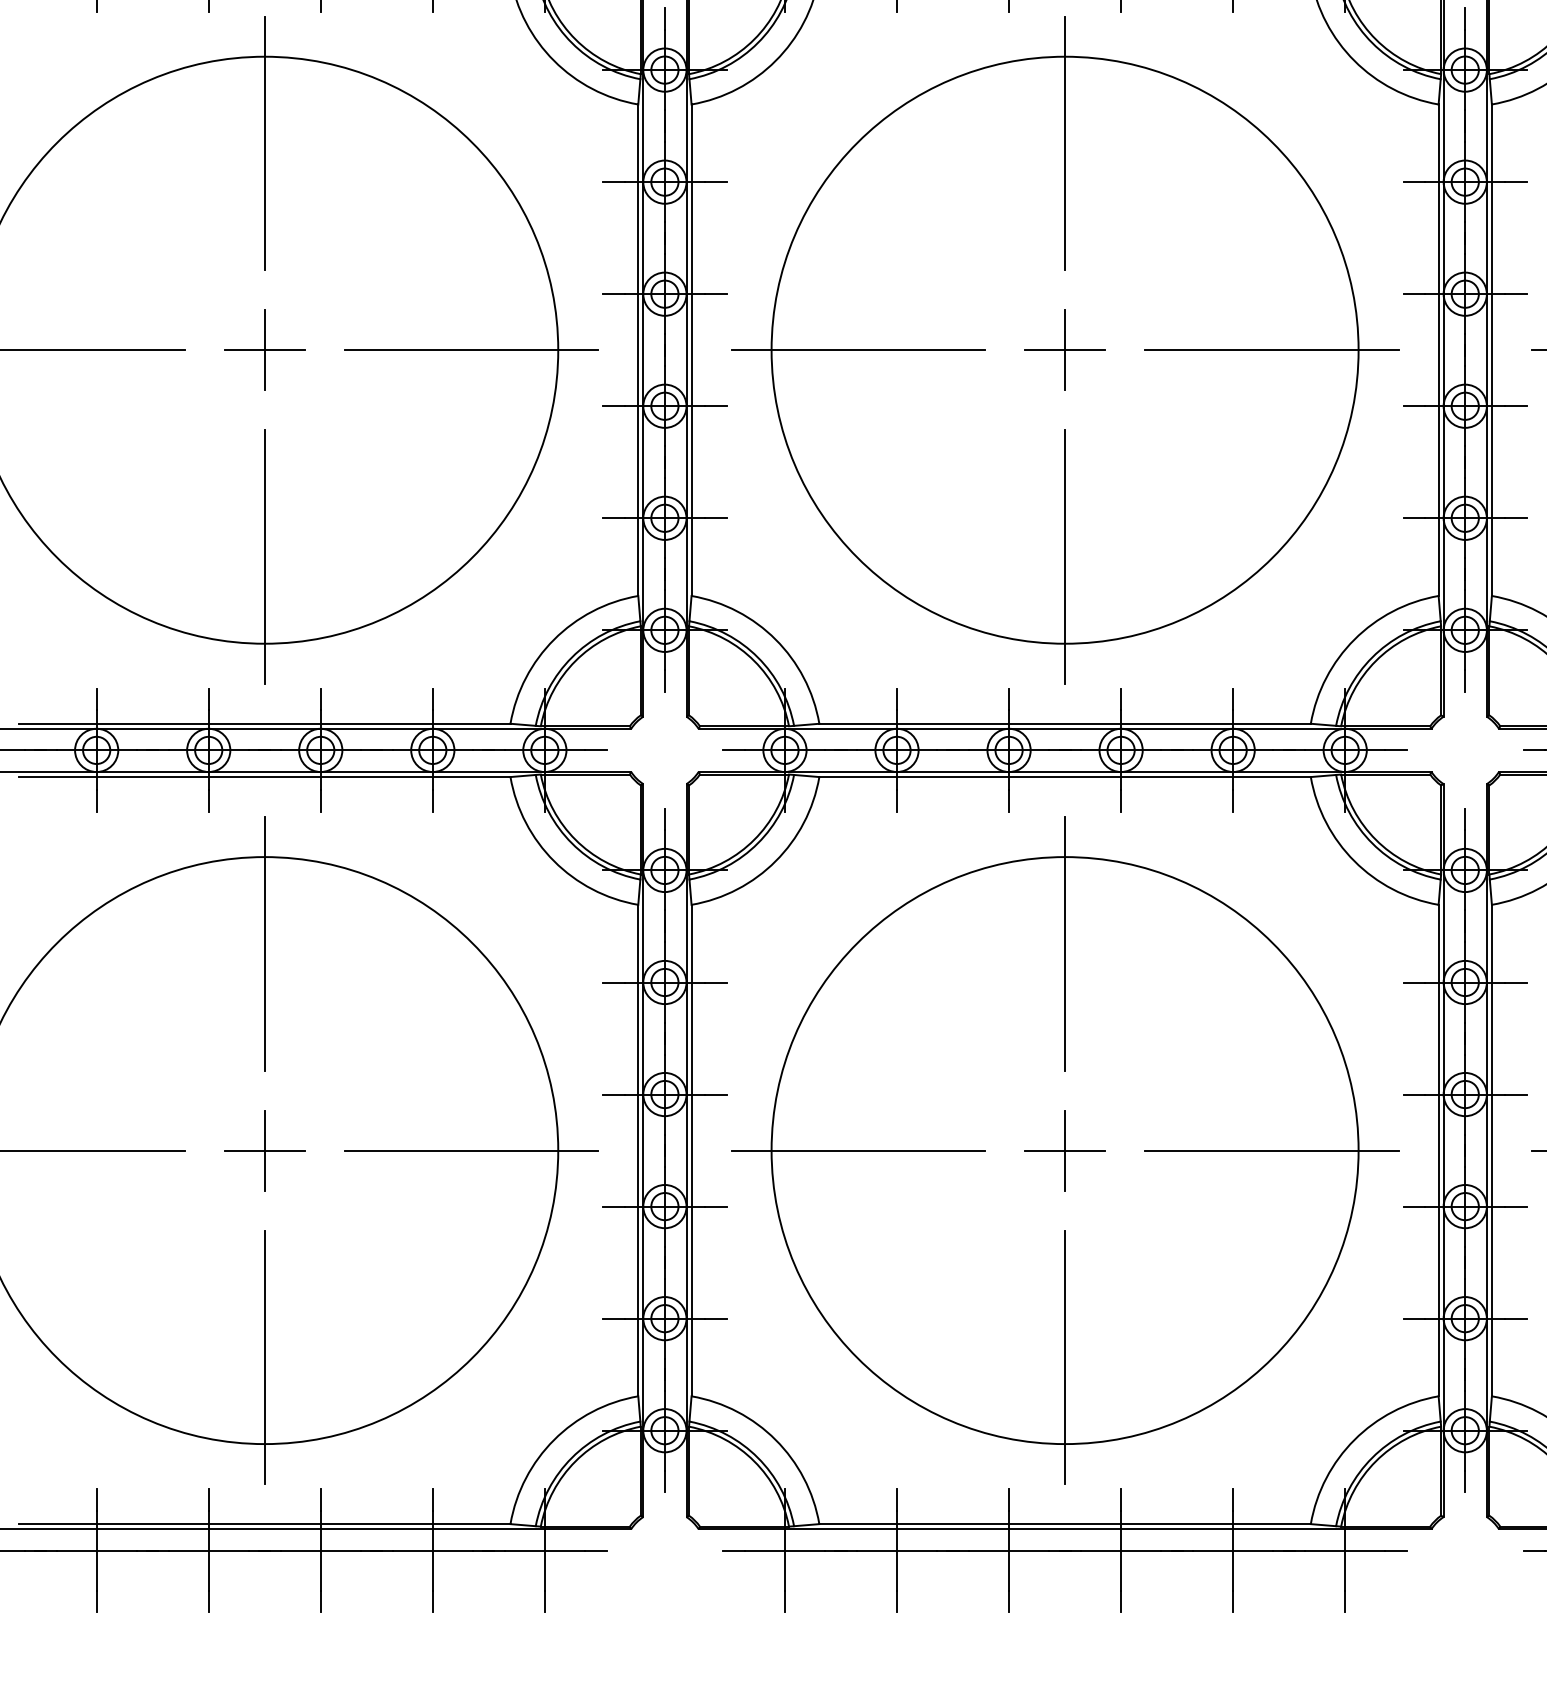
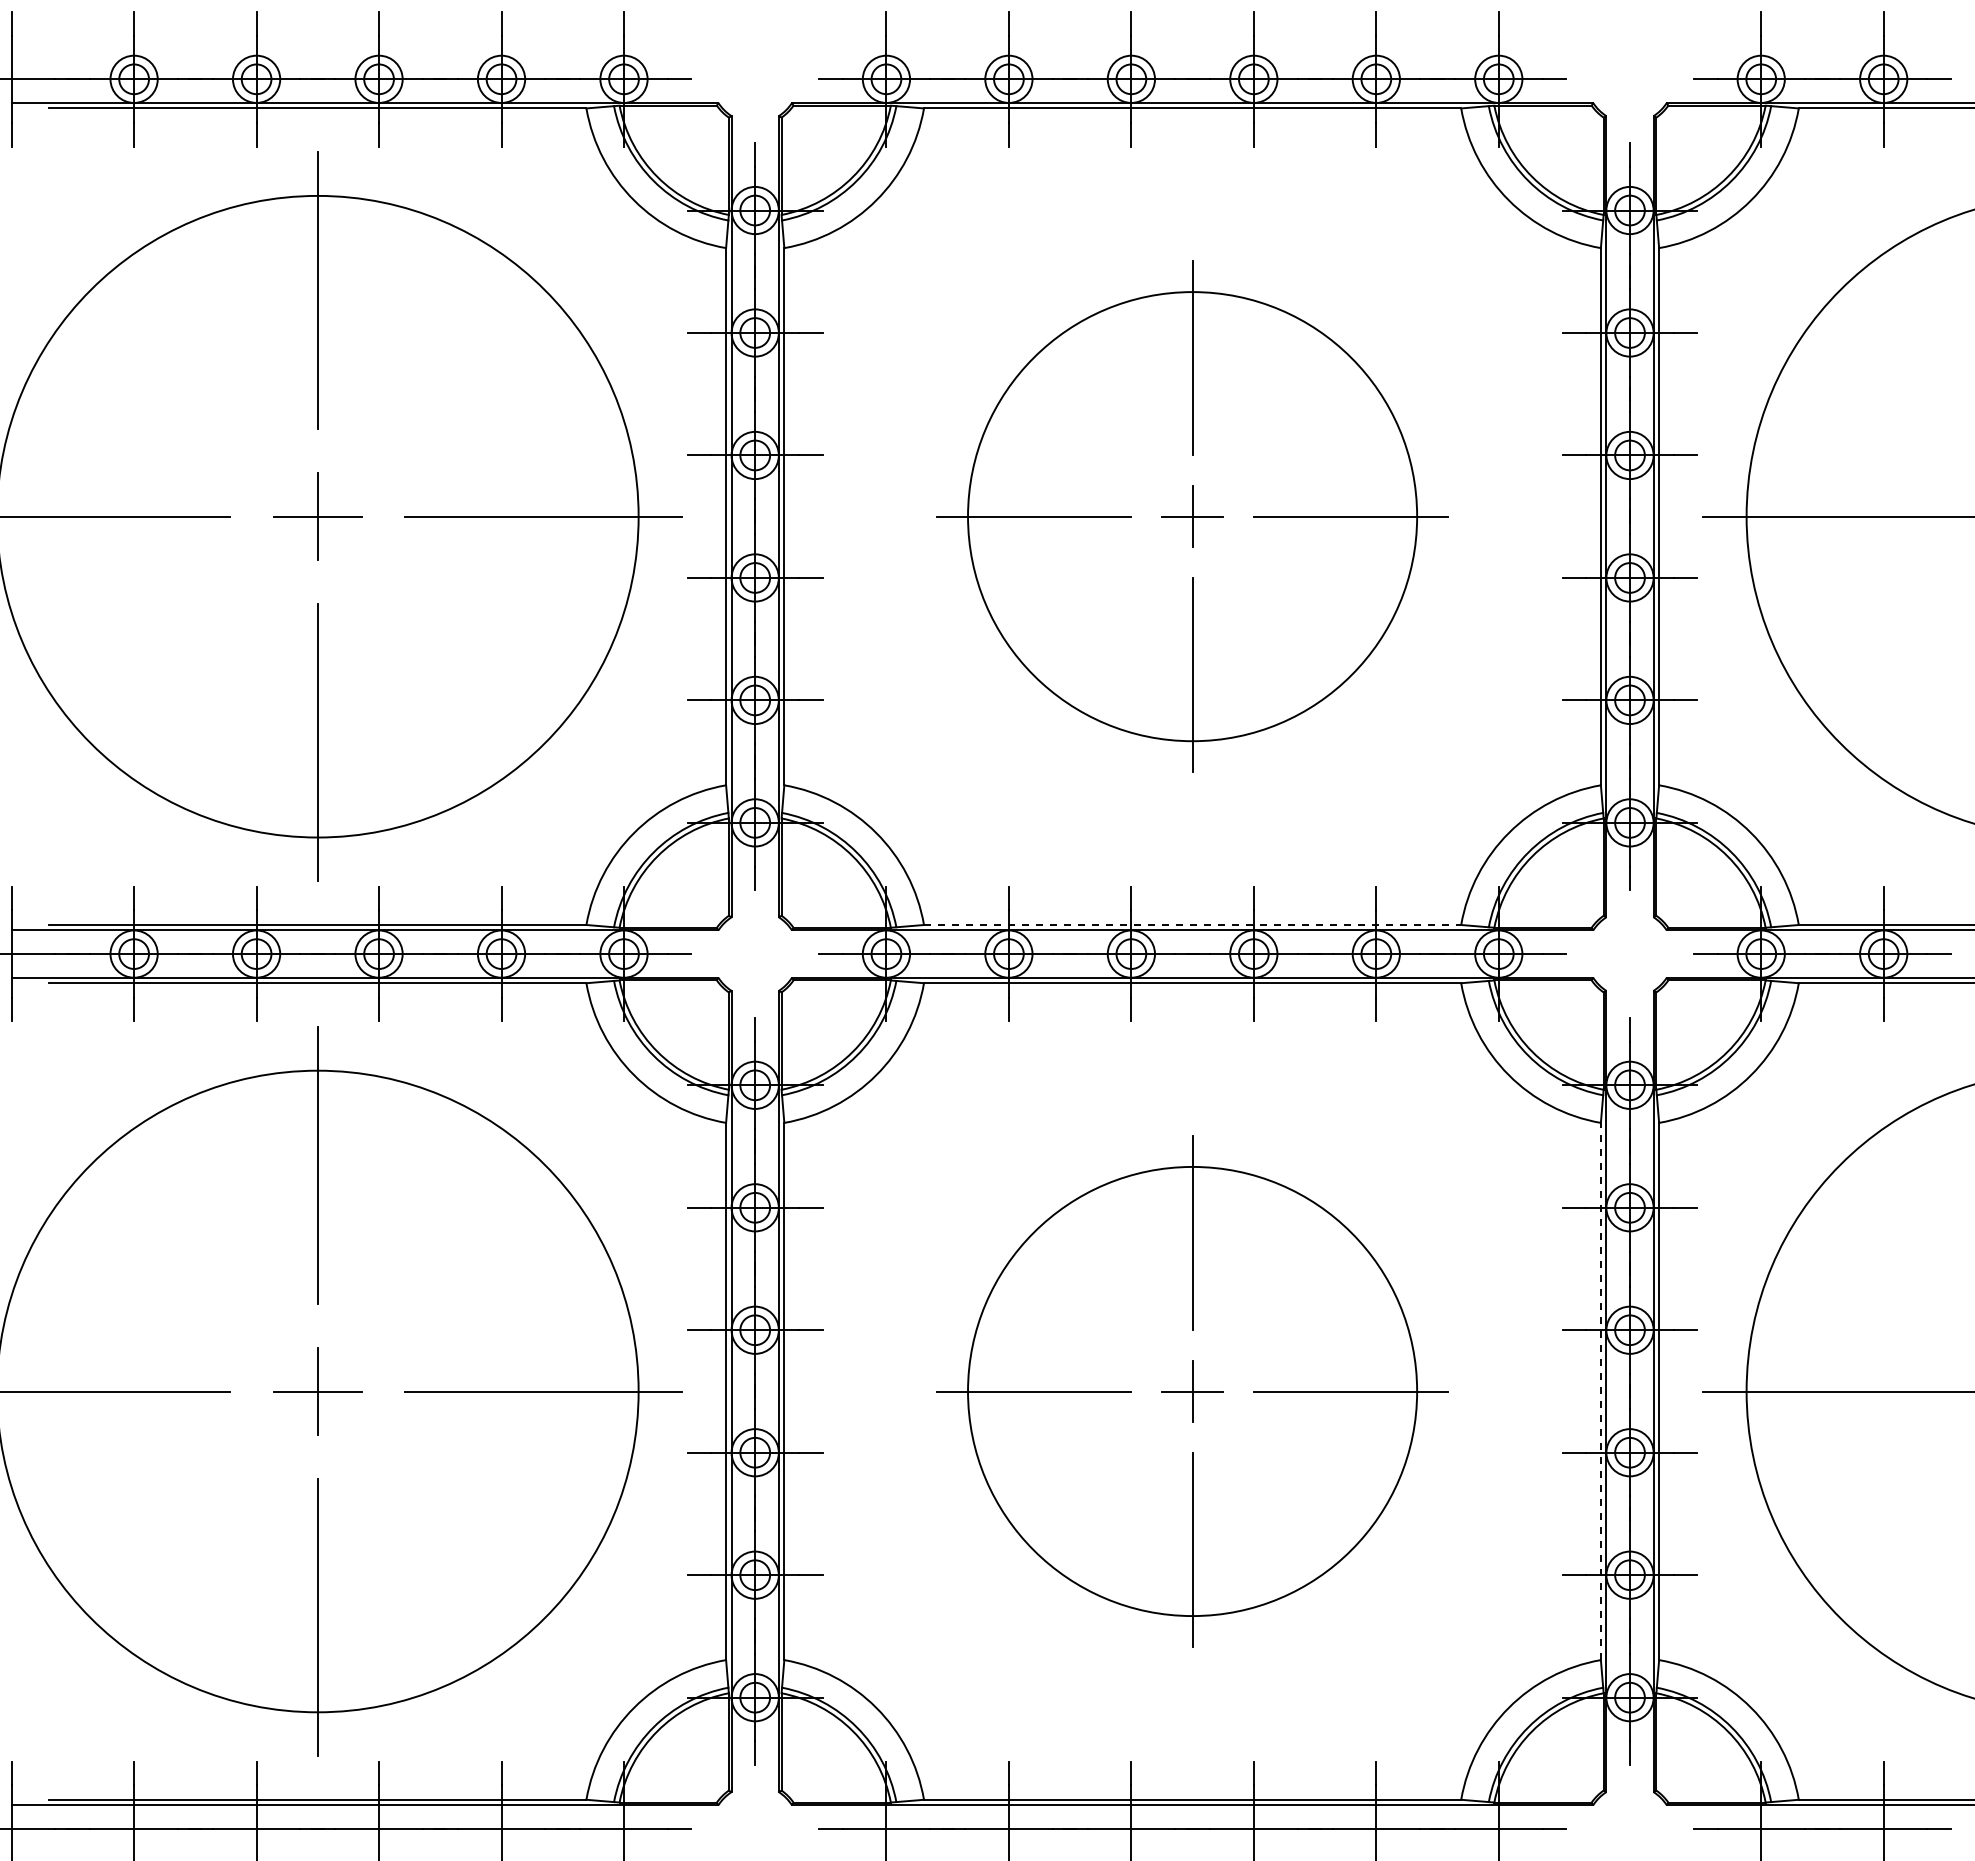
part: (1064, 350) -> (1192, 516), size x0.7
line: (1064, 724) -> (1192, 925), solid -> dashed
part: (1064, 1150) -> (1192, 1391), size x0.7
line: (1438, 1150) -> (1600, 1391), solid -> dashed

